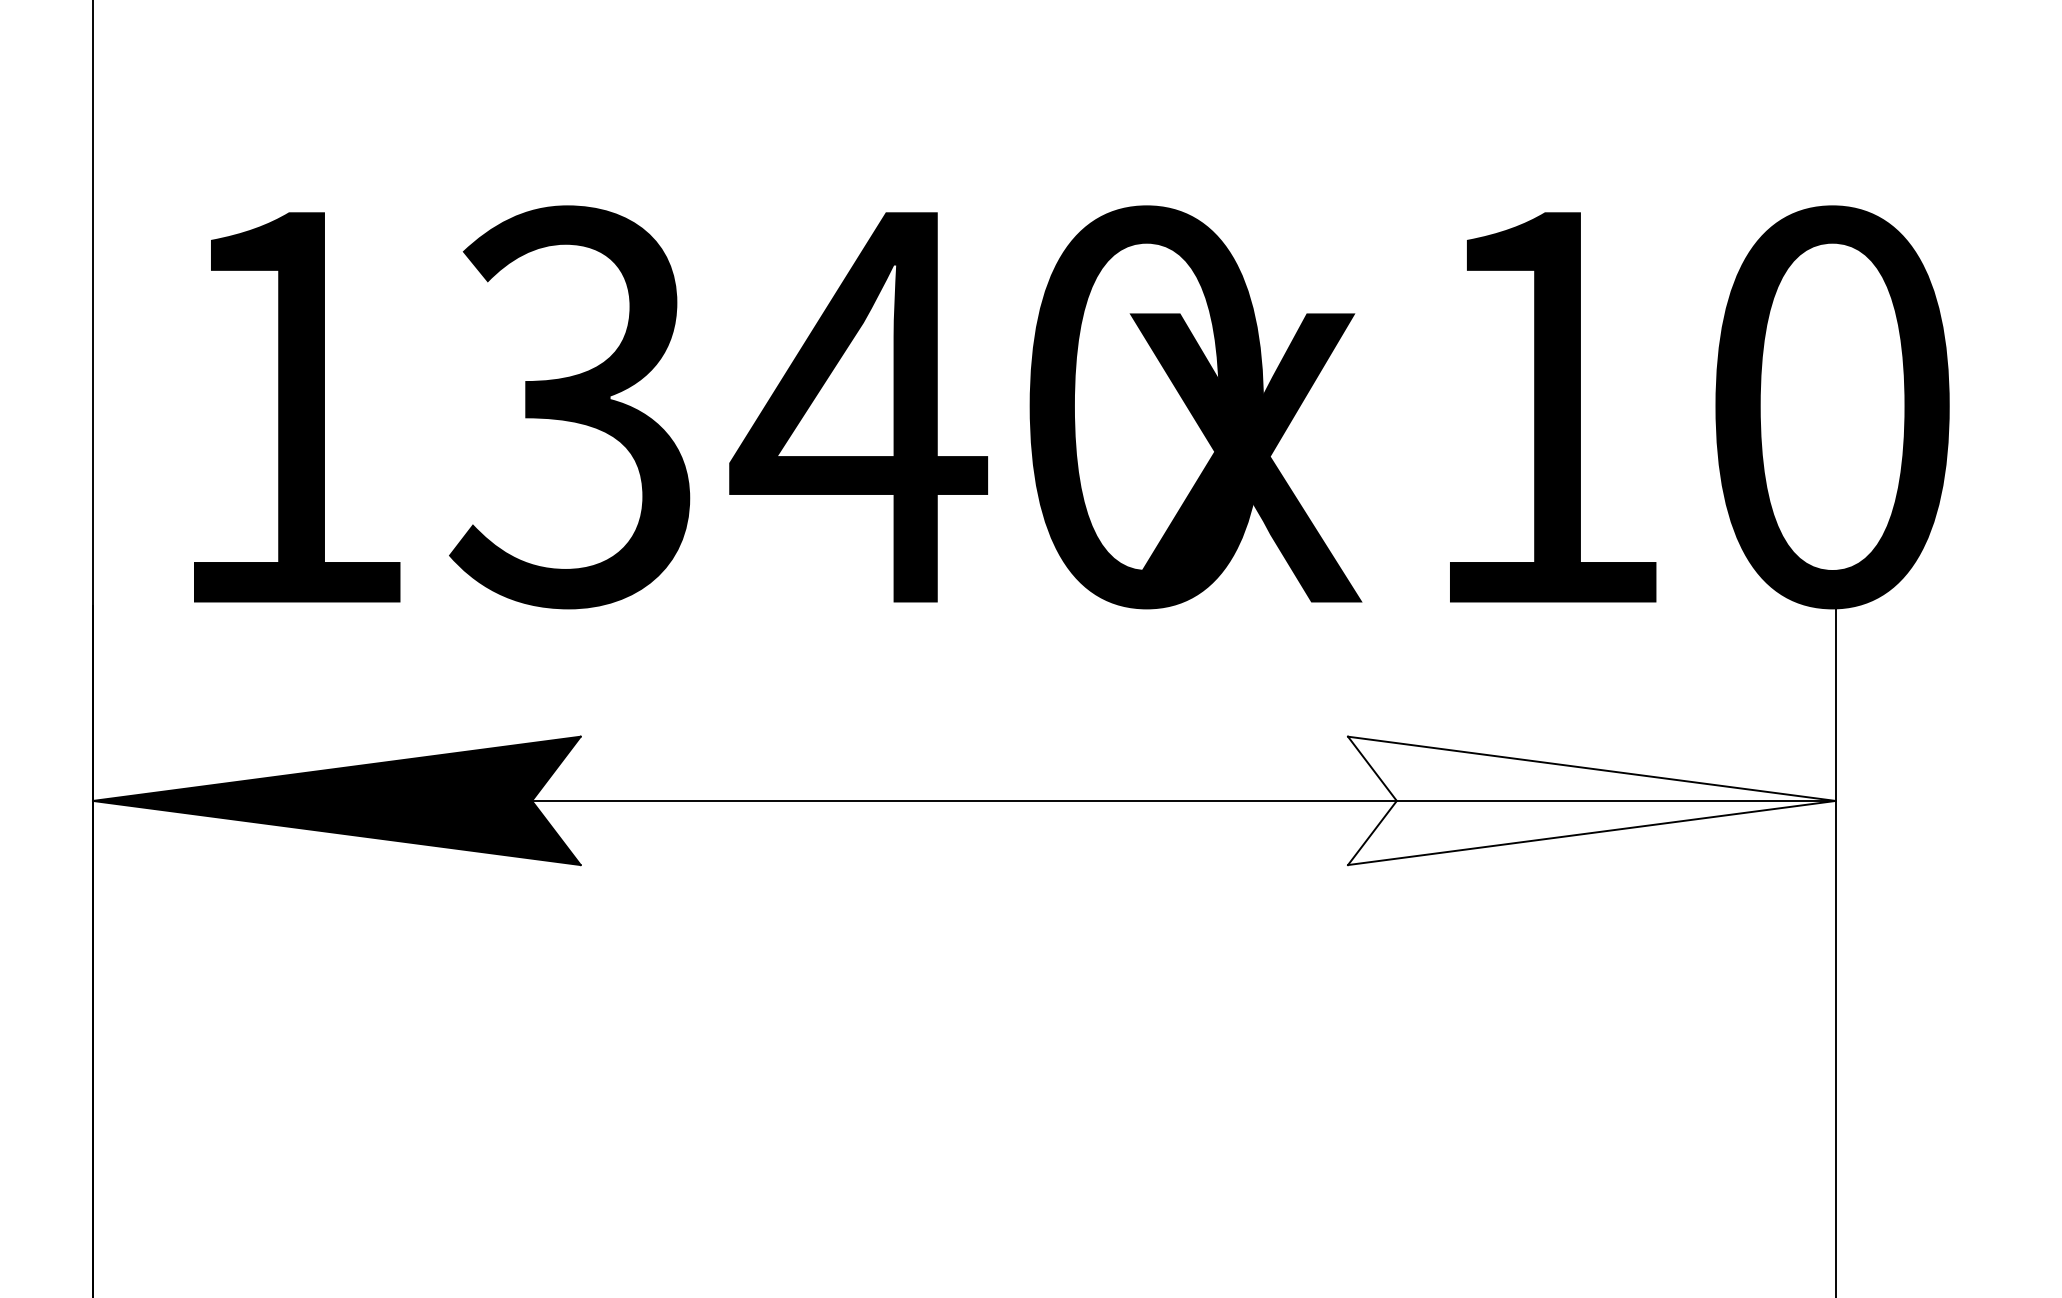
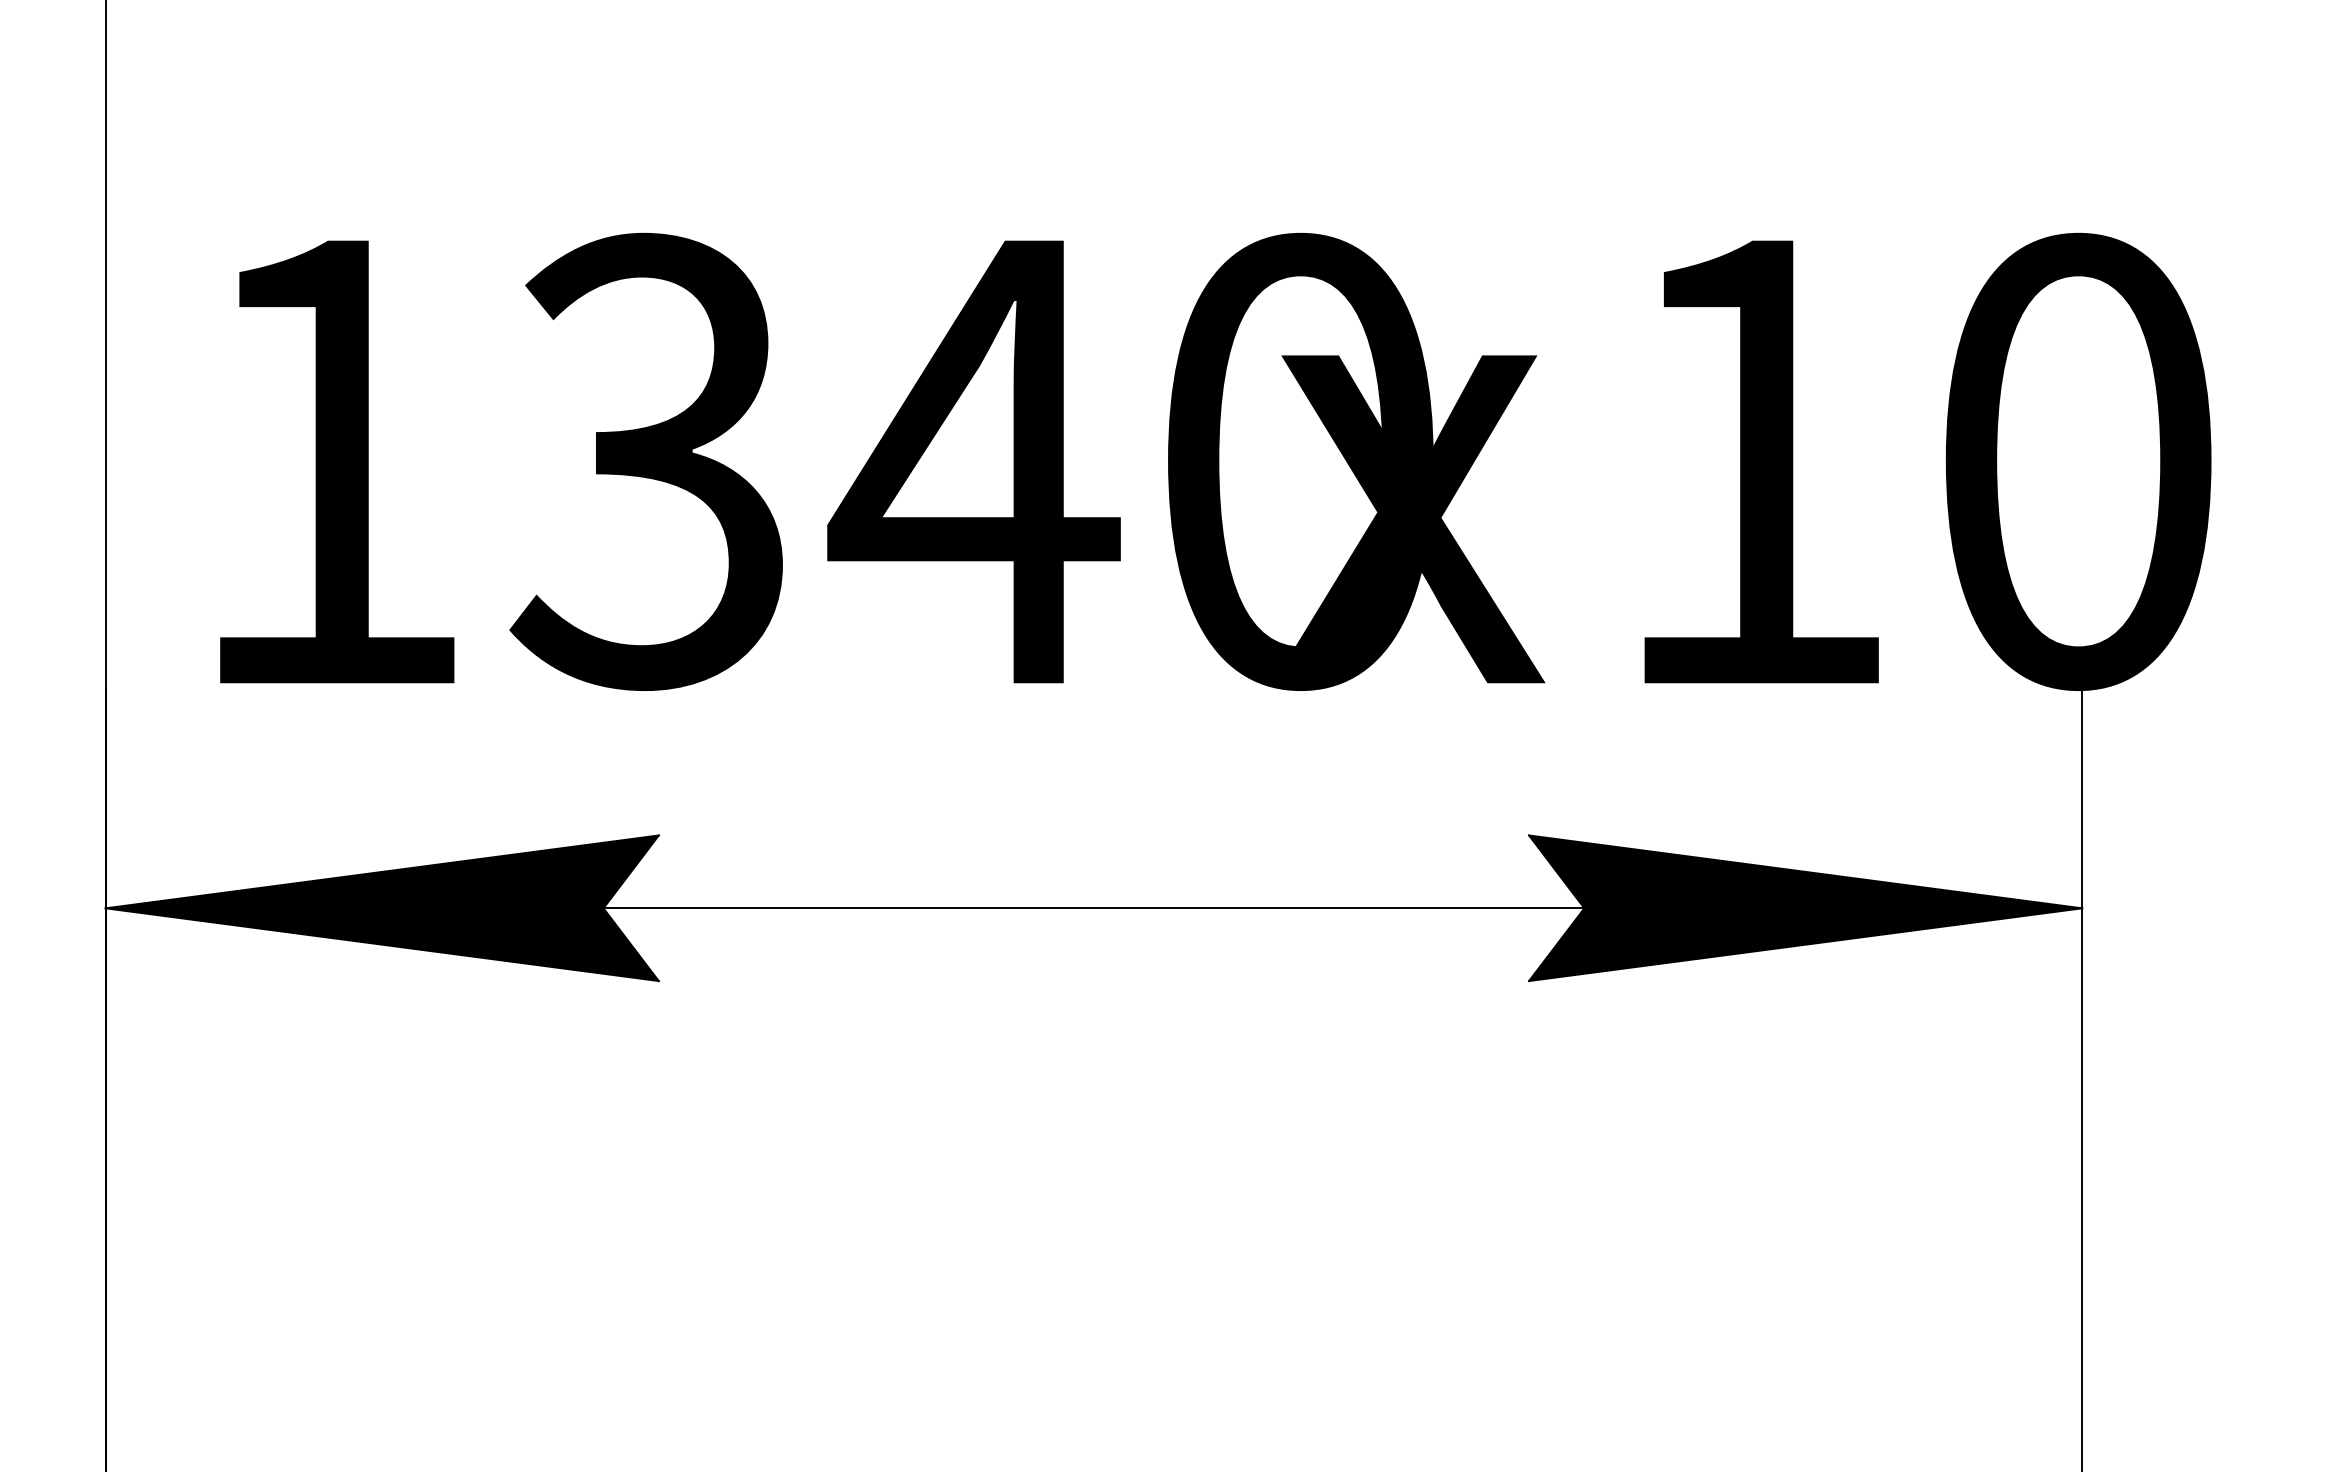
fill: (1591, 801) -> (1805, 908), added

